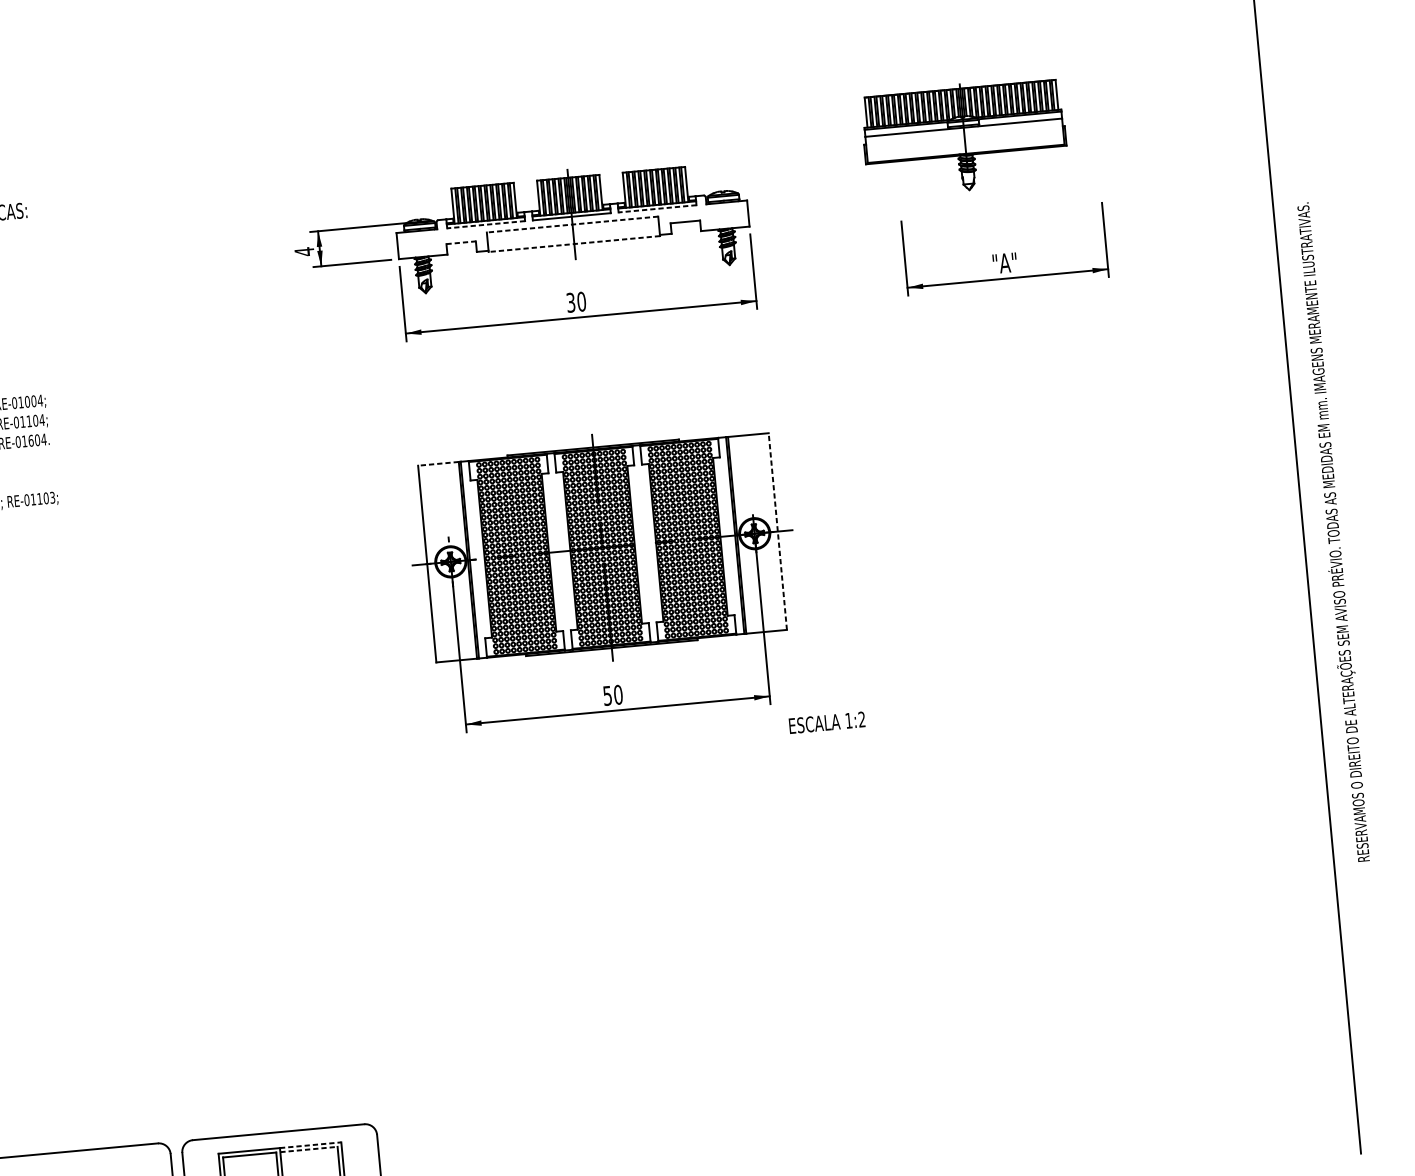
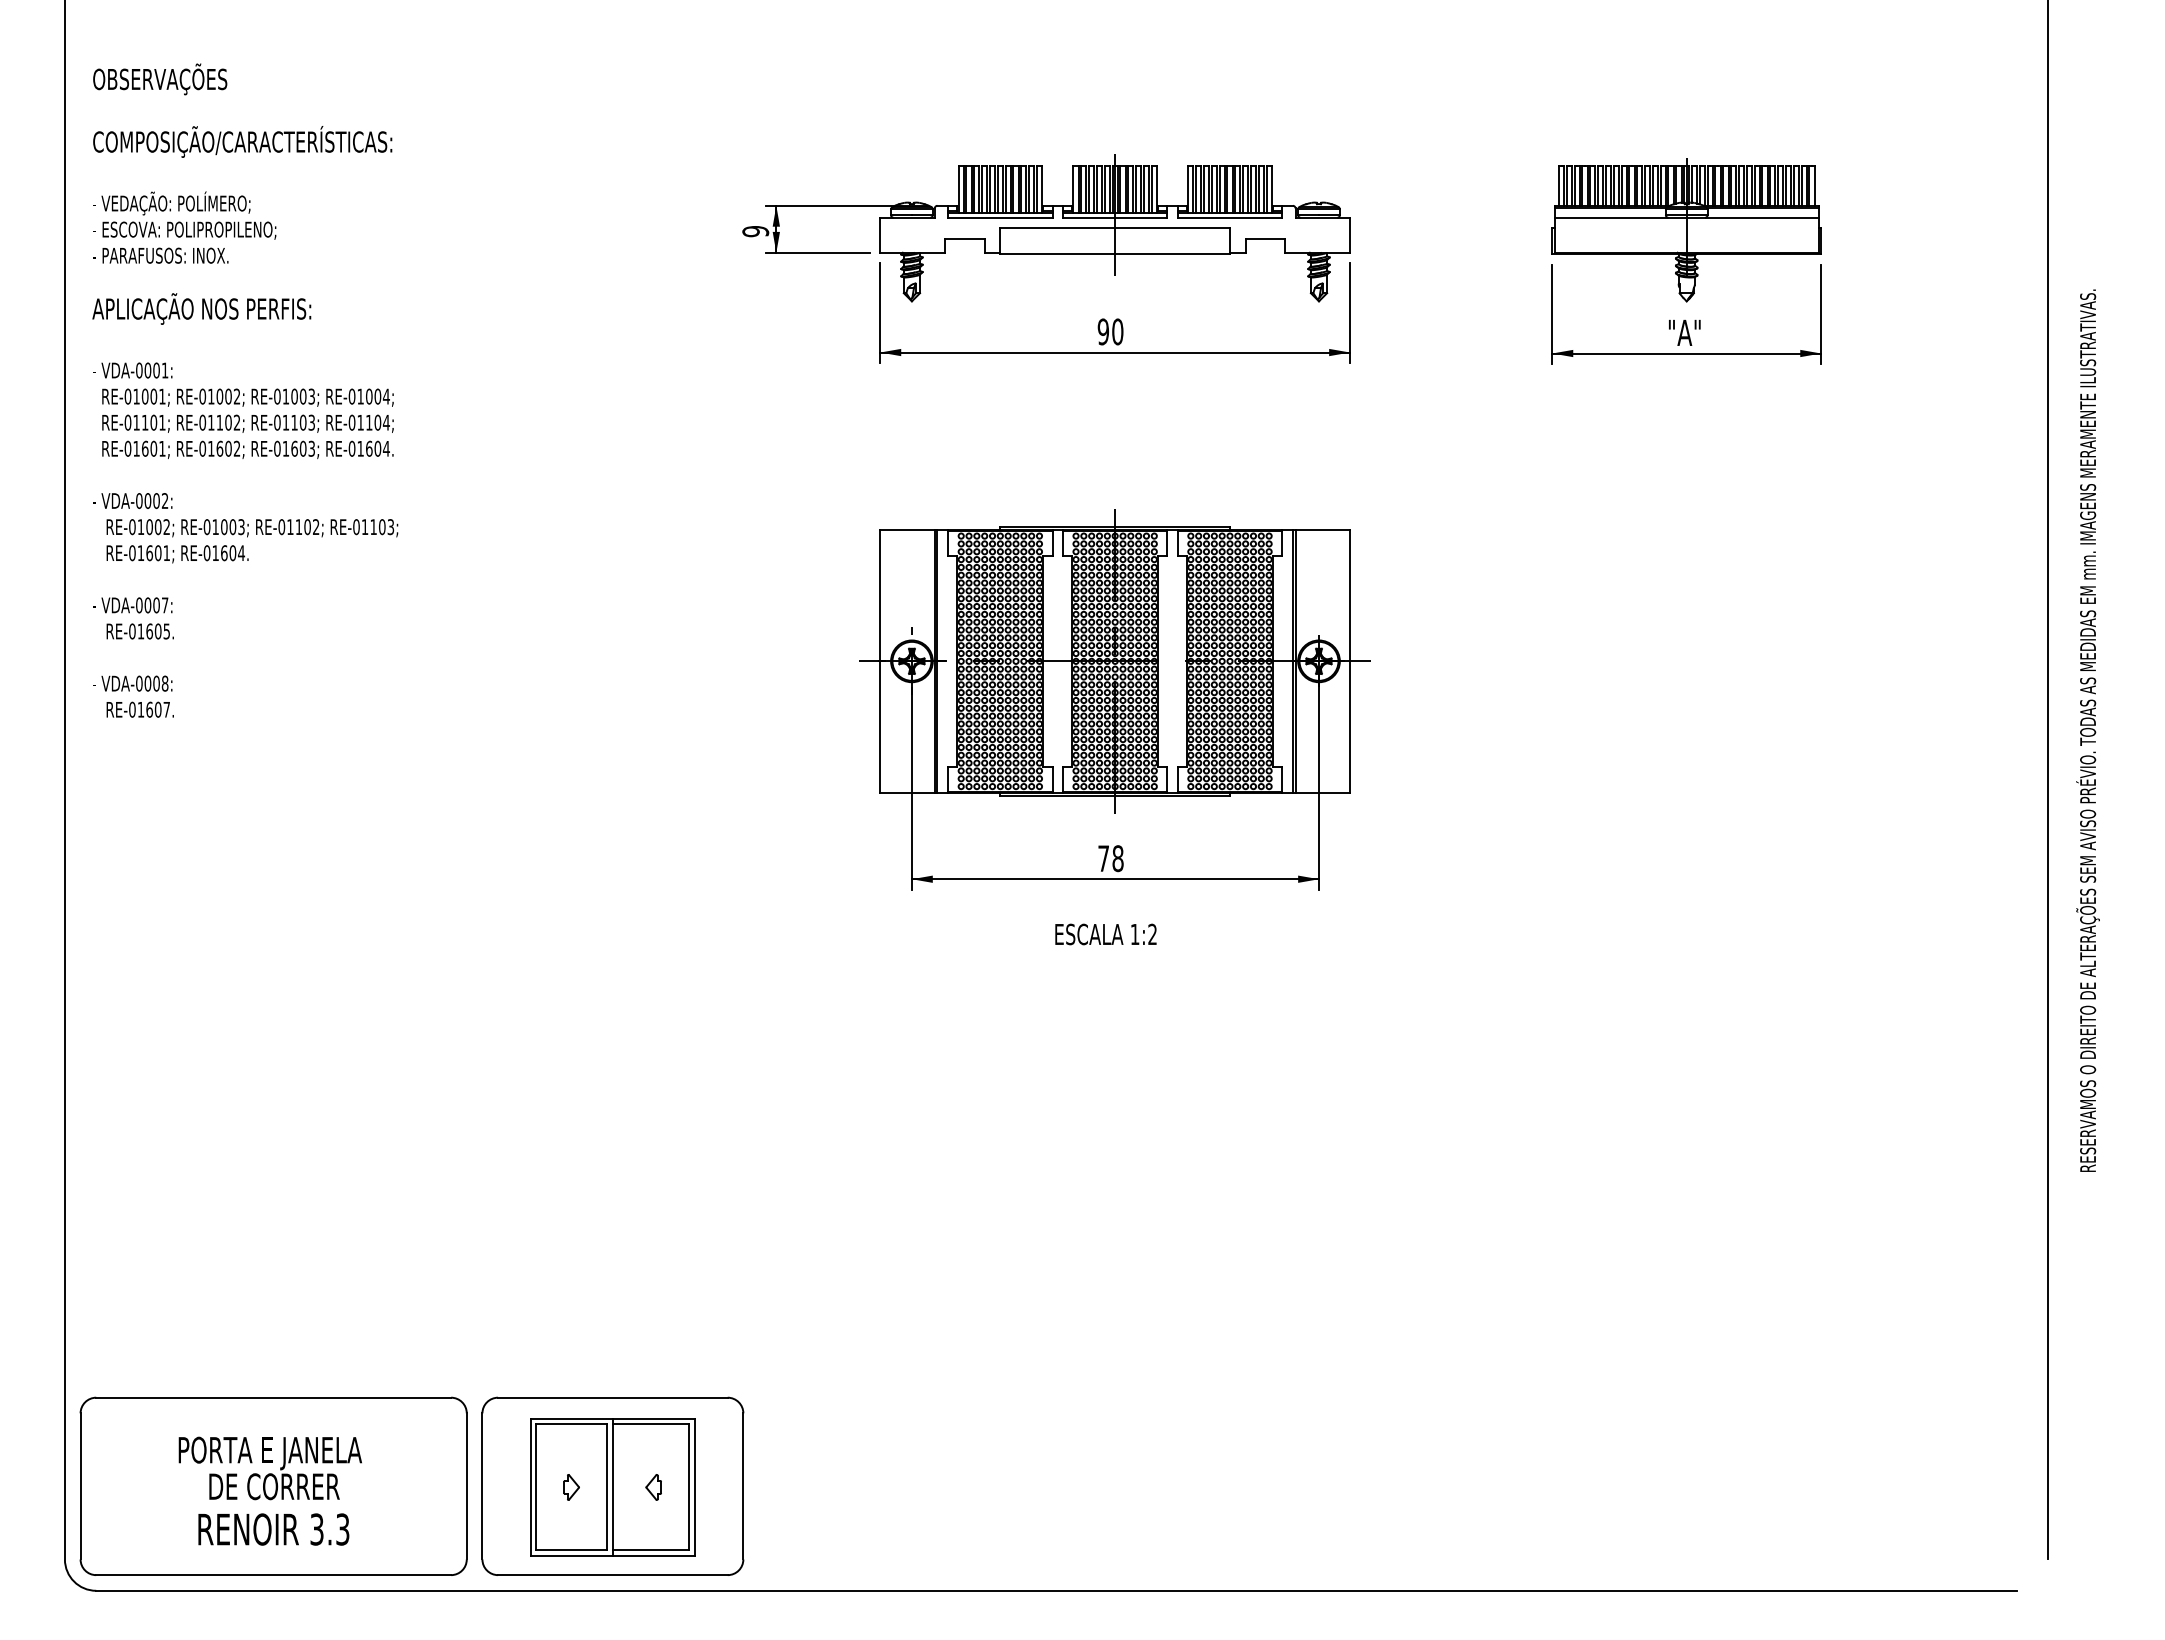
part: (964, 137) -> (1686, 230), moved
line: (657, 208) -> (1229, 217), dashed -> solid
line: (485, 224) -> (999, 217), dashed -> solid
line: (572, 224) -> (1115, 228), dashed -> solid
line: (460, 242) -> (964, 238), dashed -> solid
line: (574, 244) -> (1115, 254), dashed -> solid
text: (304, 251) -> (755, 231), 4 -> 9
text: (570, 302) -> (1102, 331), 30 -> 90
line: (438, 463) -> (907, 529), dashed -> solid
line: (778, 531) -> (1350, 661), dashed -> solid
text: (612, 695) -> (1110, 858), 50 -> 78
text: (826, 722) -> (1105, 934), moved
line: (311, 1144) -> (654, 1418), dashed -> solid
line: (309, 1149) -> (651, 1424), dashed -> solid

